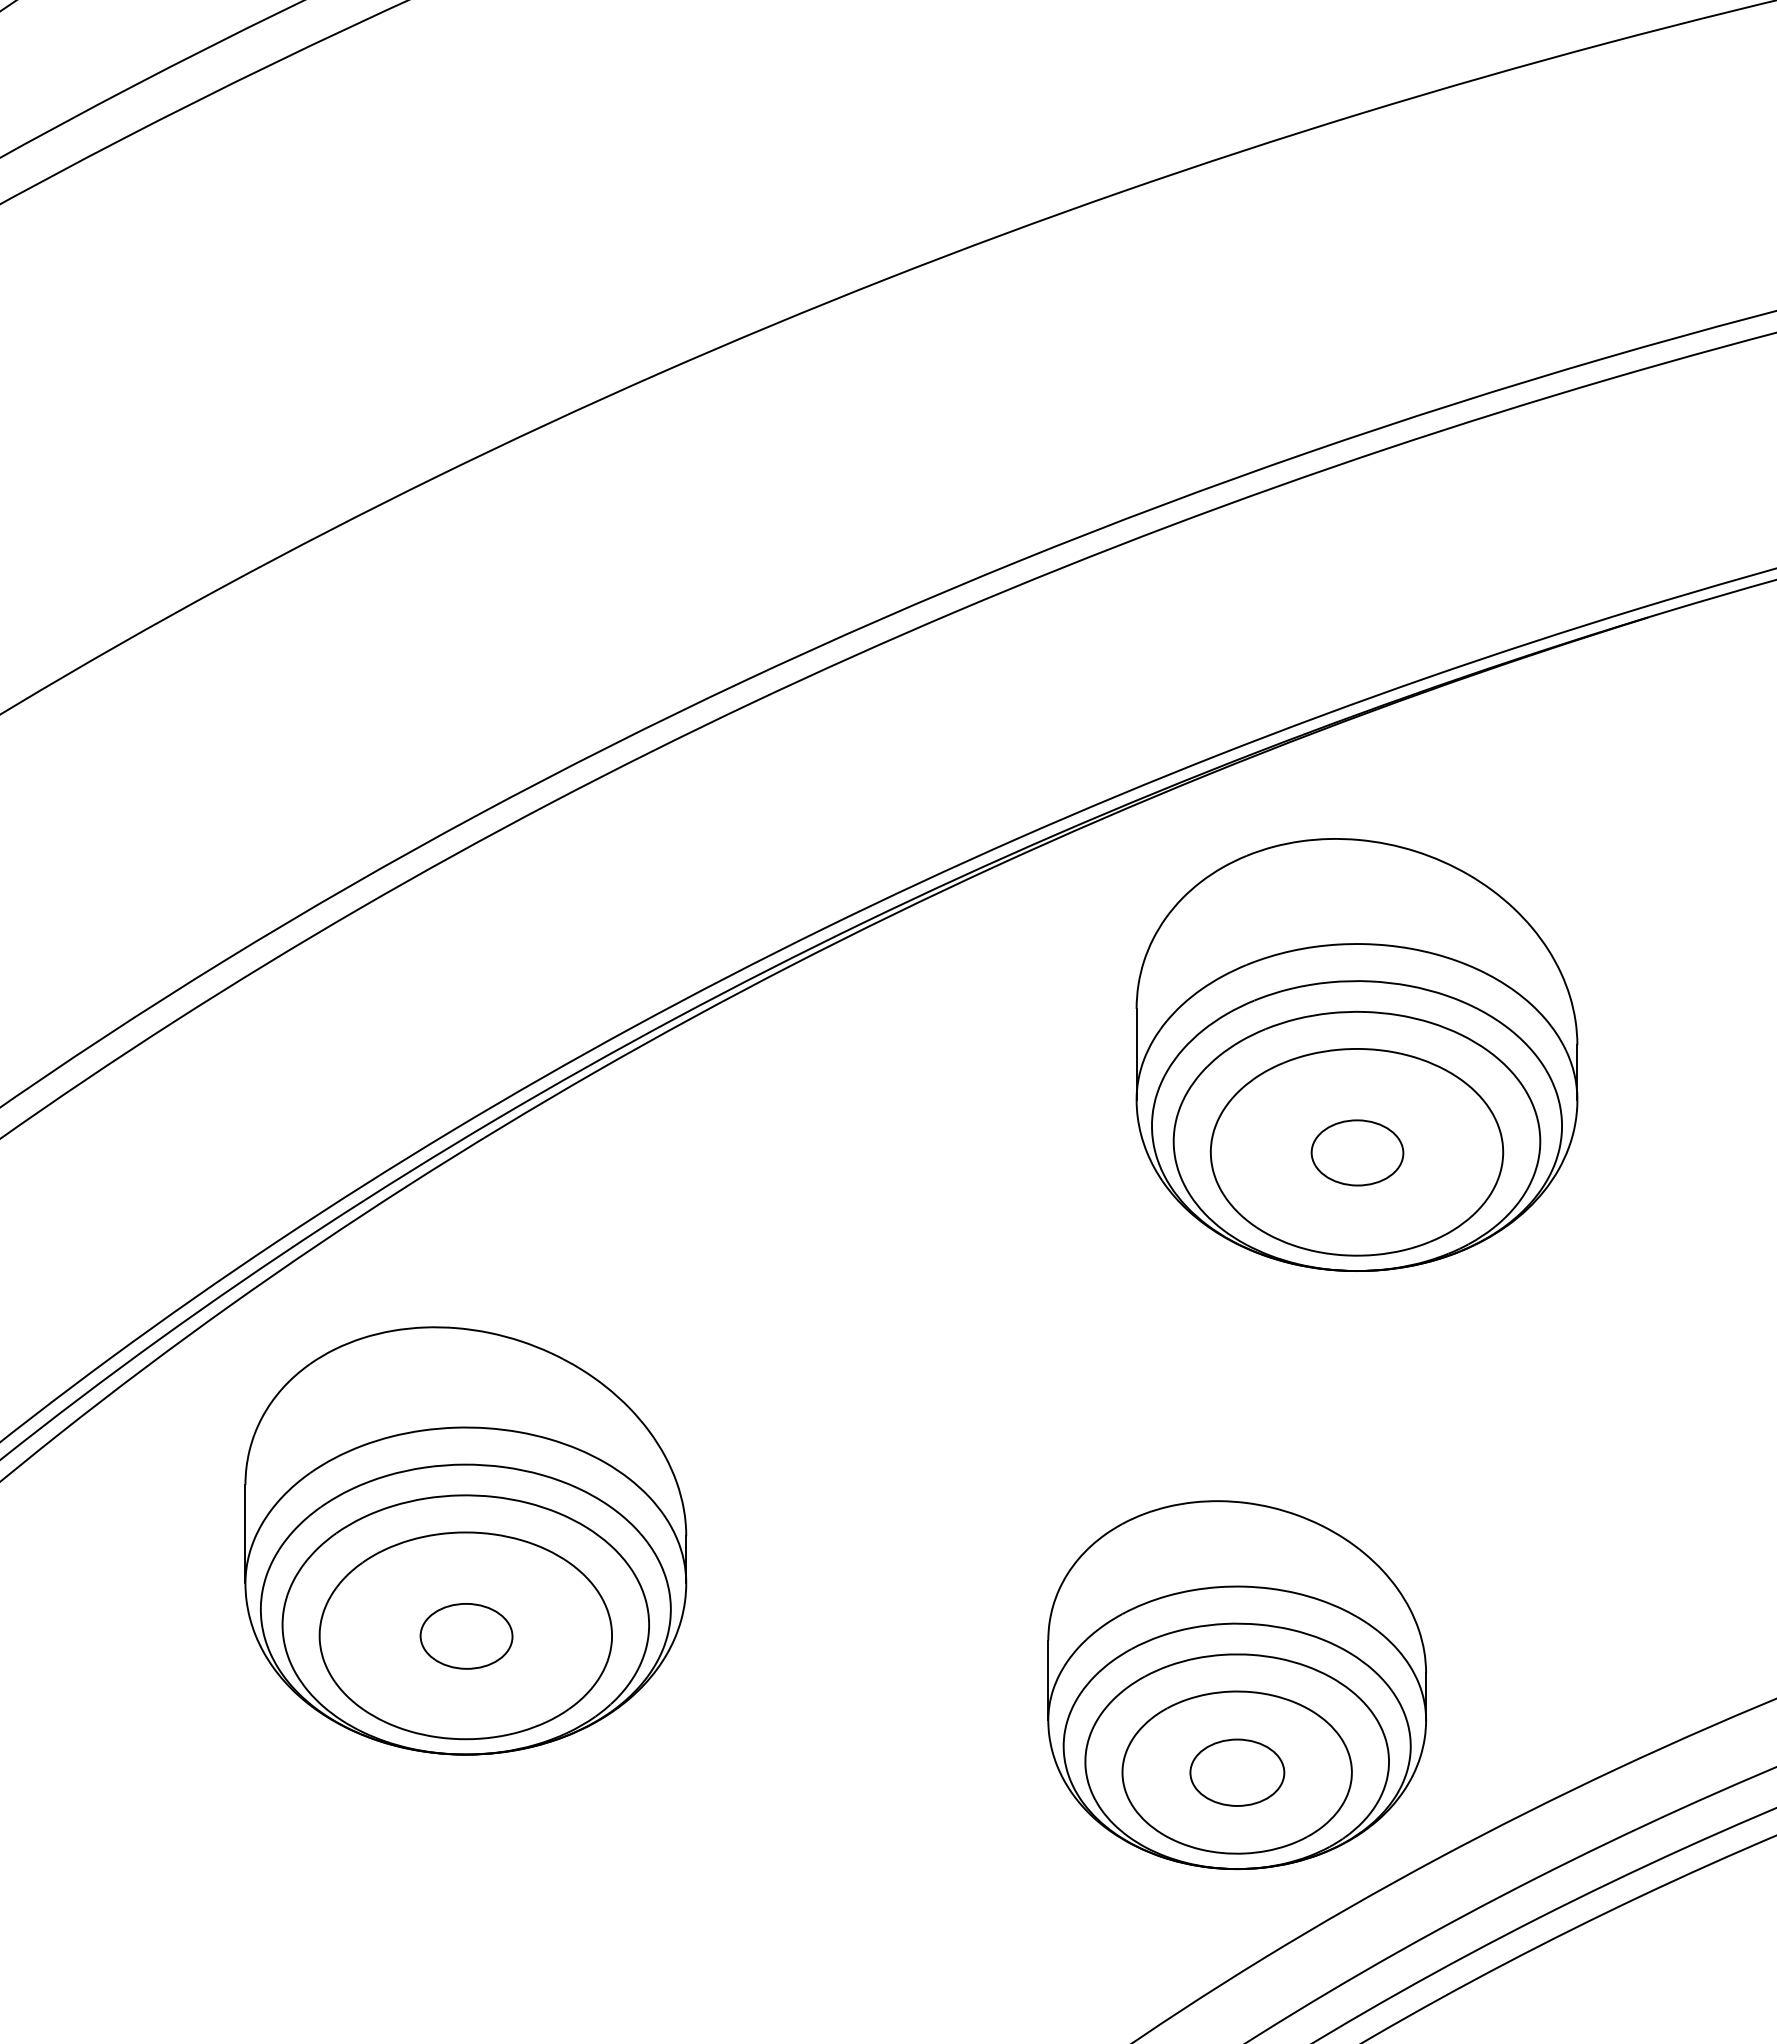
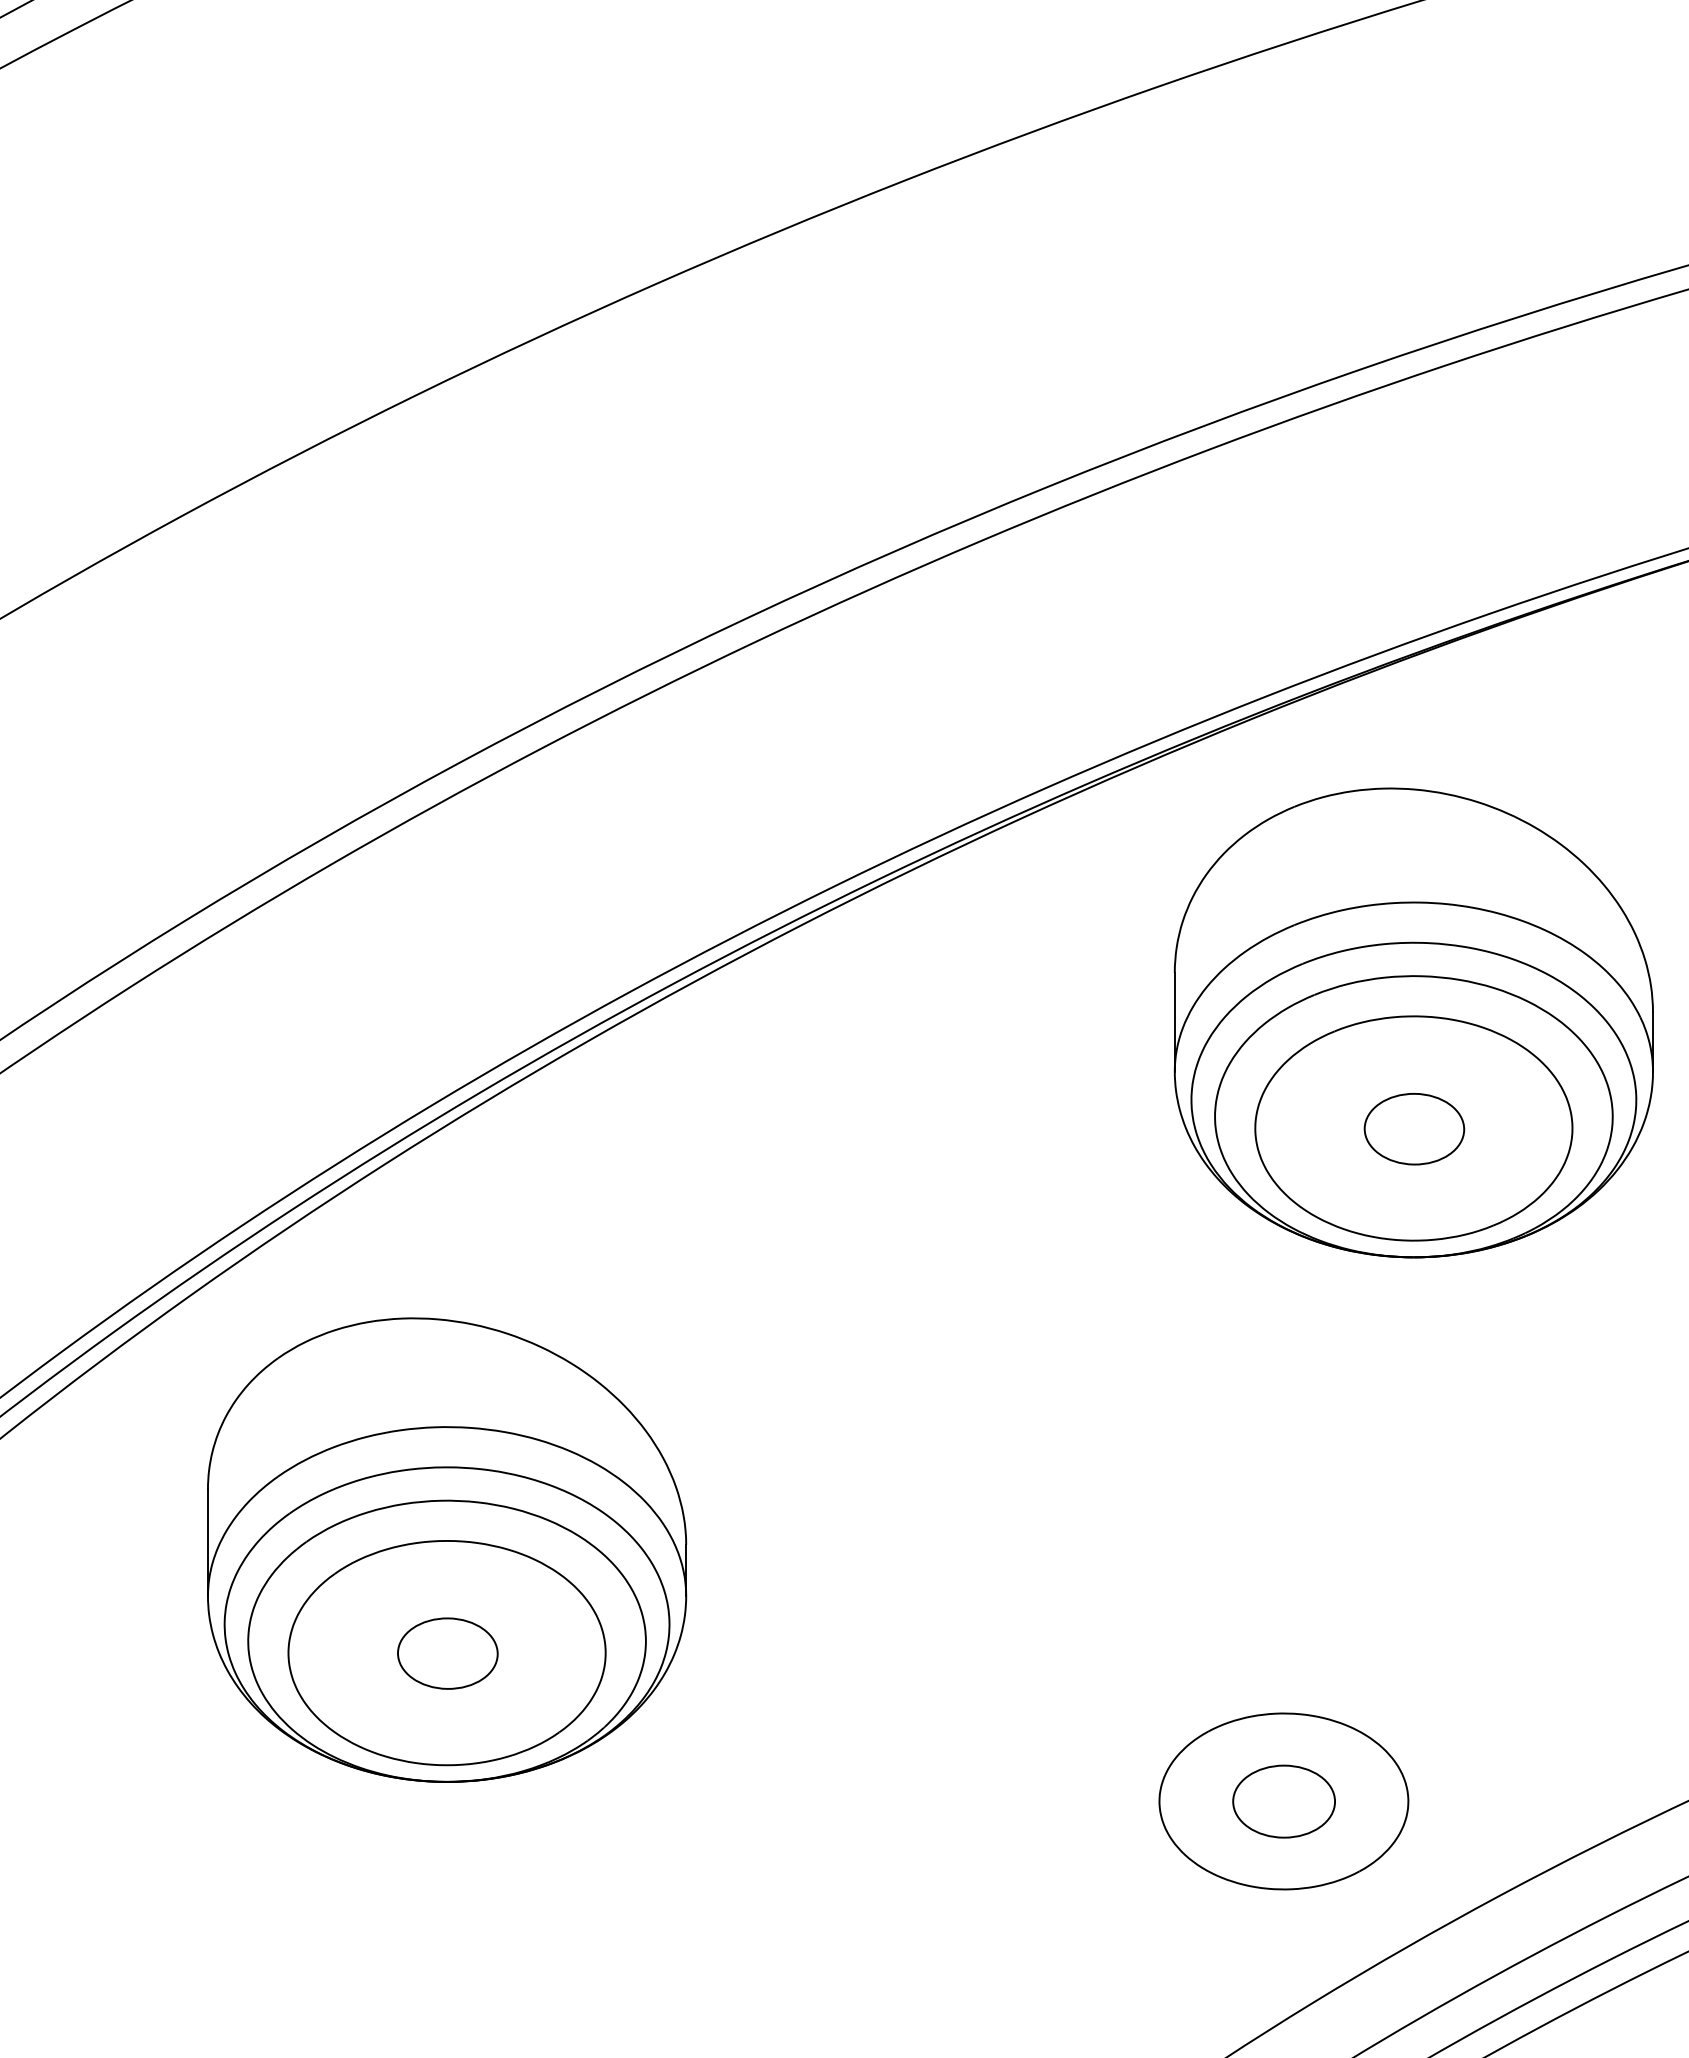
part: (1236, 1685) -> (1283, 1706), removed

